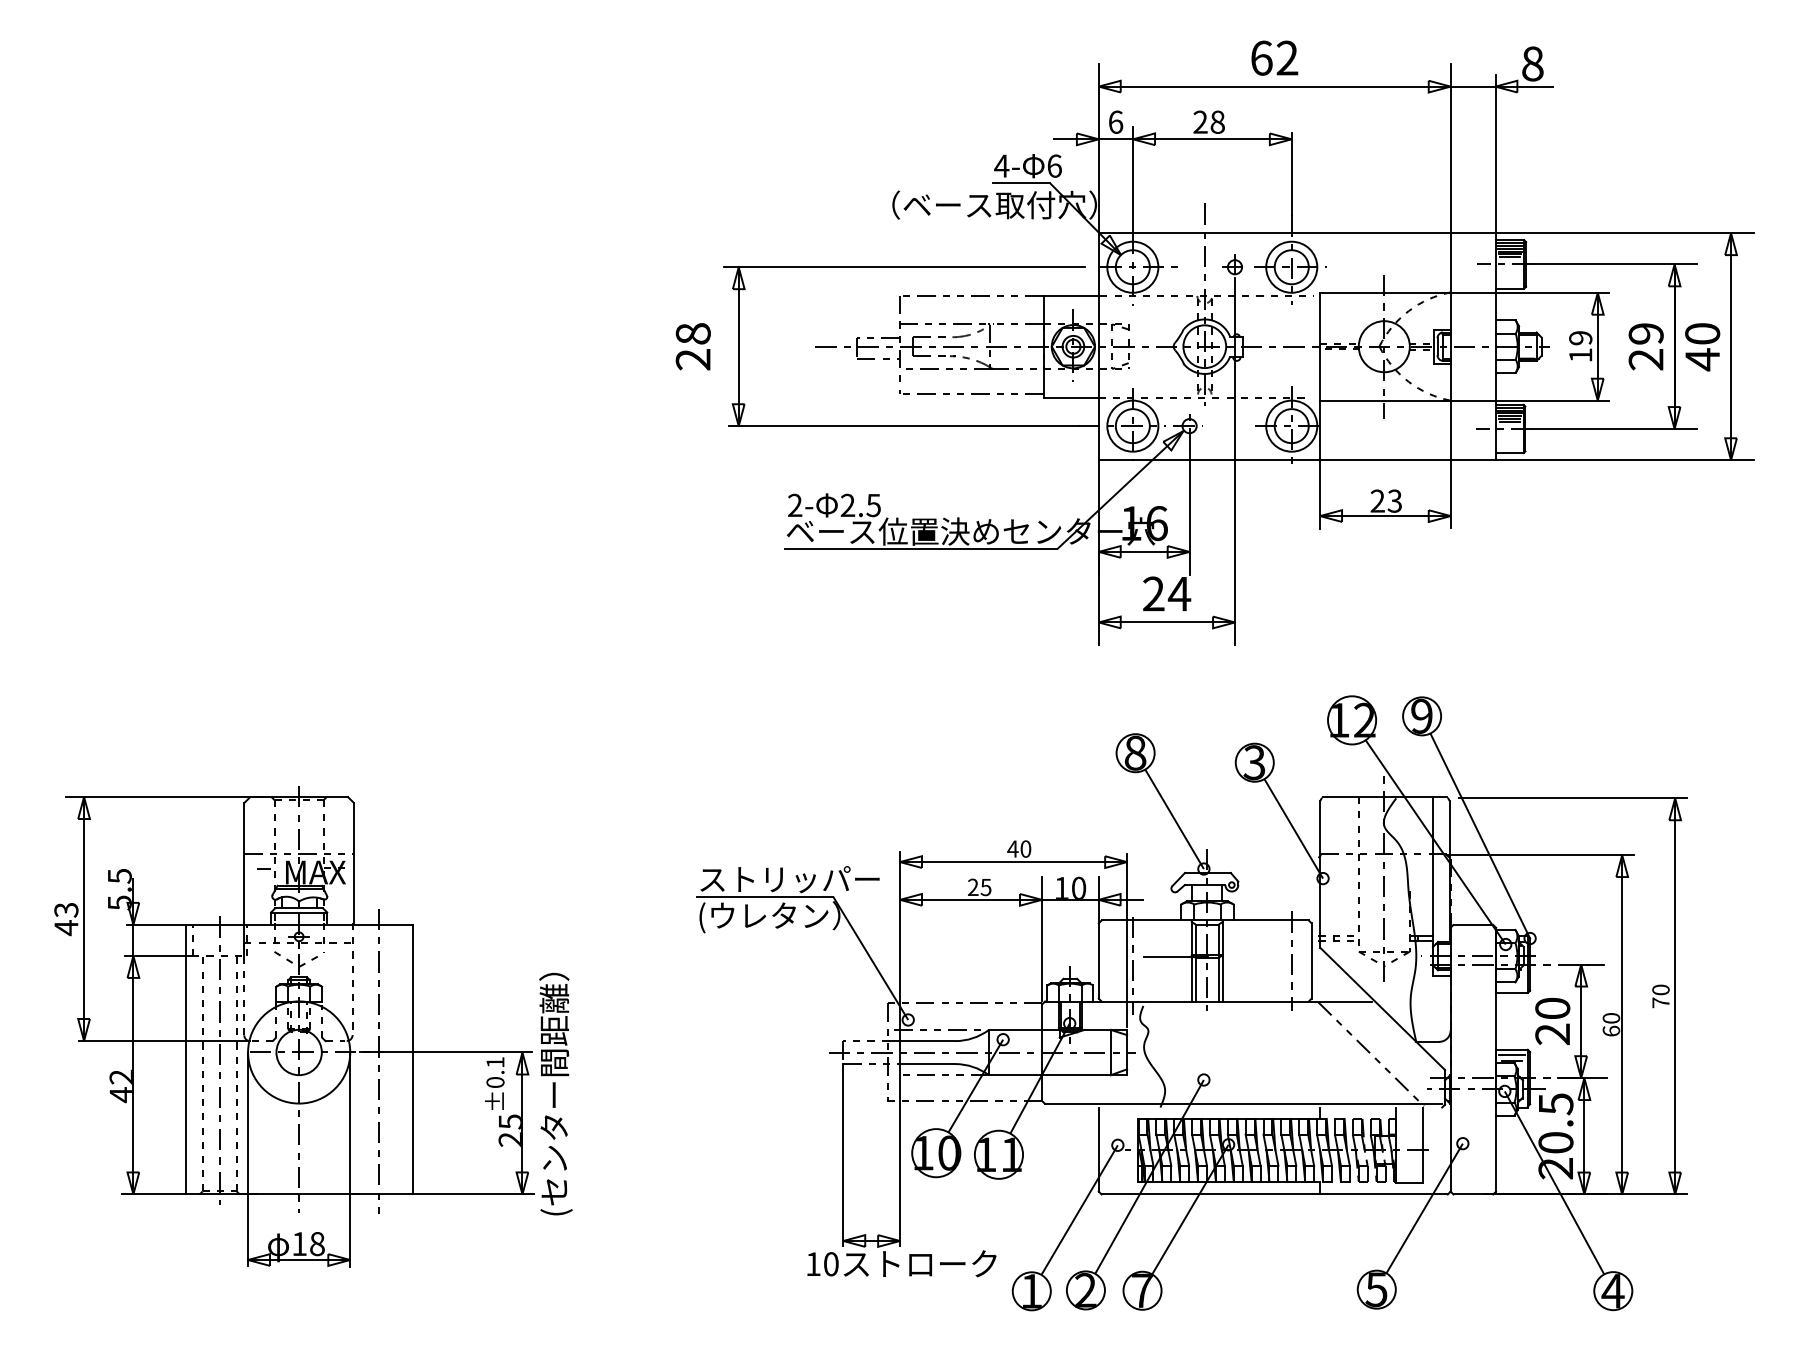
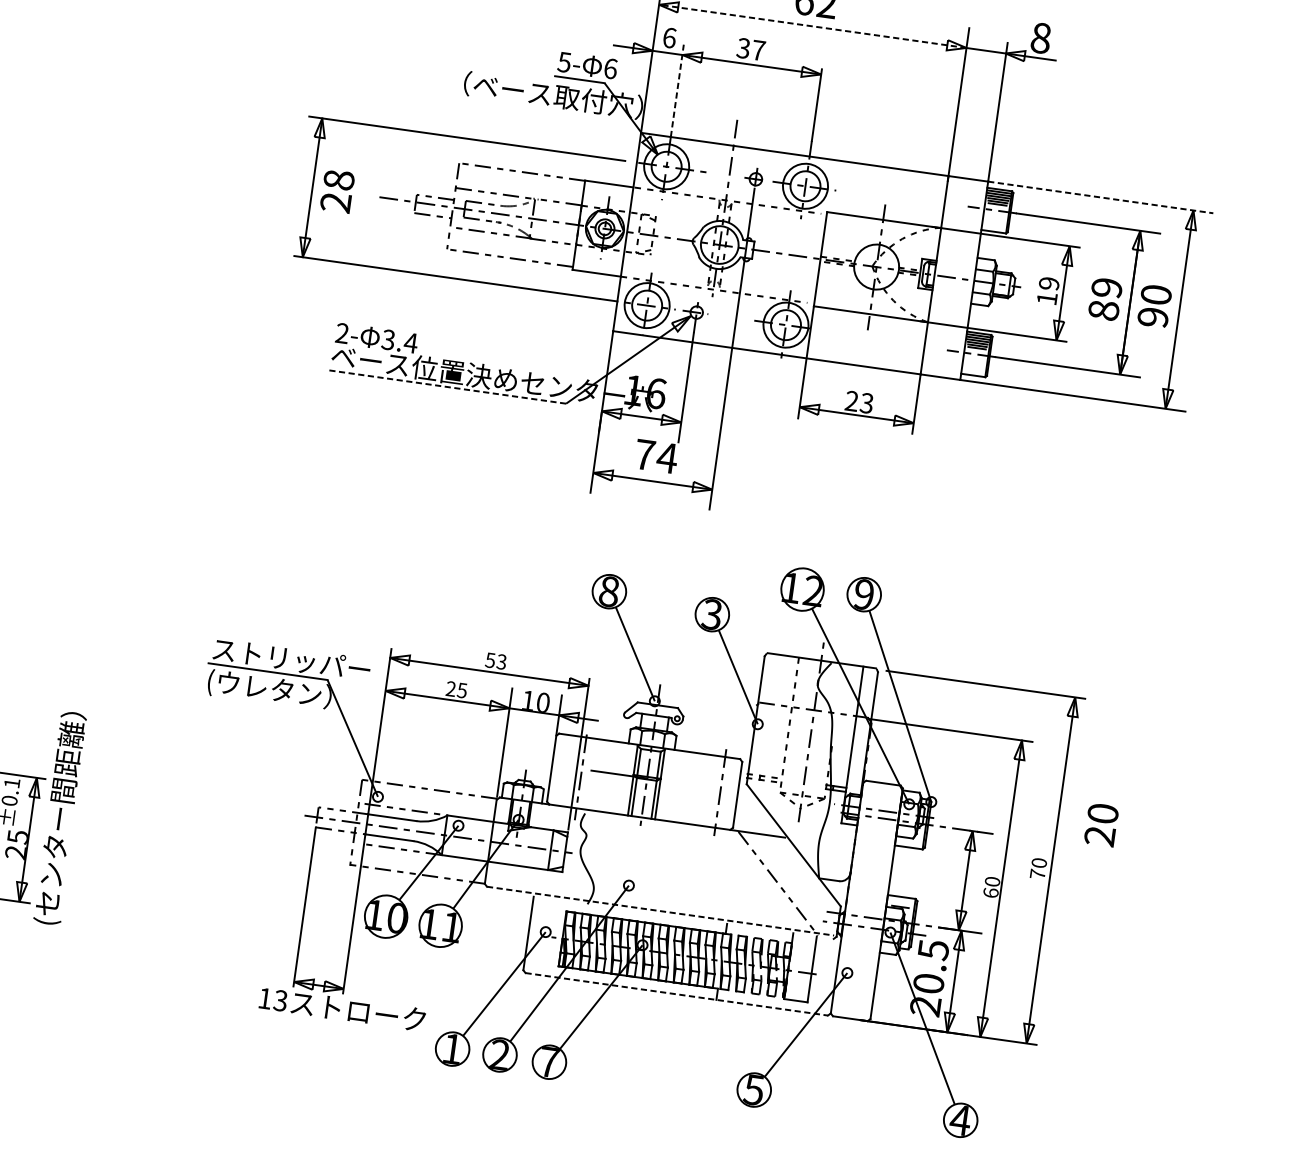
line: (1274, 86) -> (812, 26), solid -> dashed
text: (1208, 121) -> (750, 48), 28 -> 37
text: (1001, 165) -> (564, 61), 4- -> 5-
line: (1132, 180) -> (677, 90), solid -> dashed
line: (1624, 233) -> (1100, 197), solid -> dashed
text: (692, 346) -> (336, 191), moved
text: (1645, 359) -> (1103, 310), 29 -> 89
text: (1702, 359) -> (1153, 317), 40 -> 90
text: (860, 505) -> (399, 341), 2.5 -> 3.4
line: (920, 549) -> (446, 387), solid -> dashed
text: (1153, 593) -> (644, 454), 24 -> 74
text: (1019, 848) -> (496, 660), 40 -> 53
text: (1552, 1020) -> (1101, 824), moved
line: (1511, 1055) -> (900, 901), removed
line: (1243, 1103) -> (660, 911), solid -> dashed
line: (1275, 1194) -> (677, 994), solid -> dashed
text: (830, 1264) -> (280, 1000), 10 -> 13

